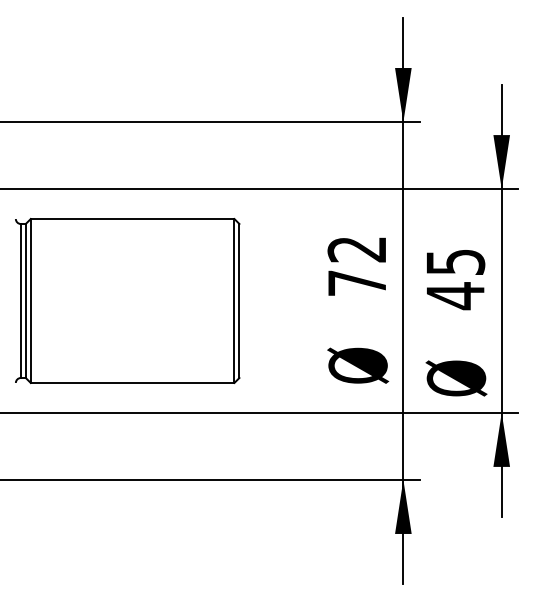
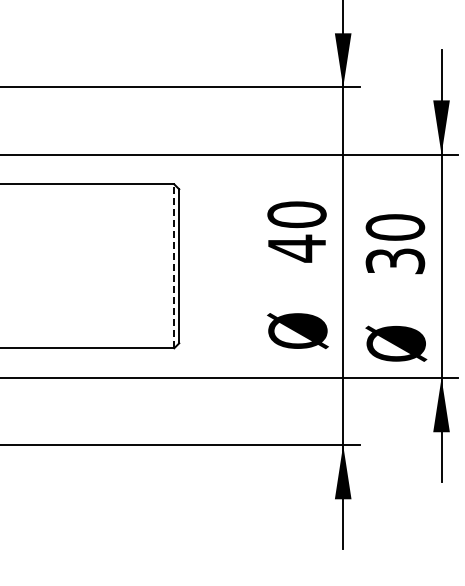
text: (356, 266) -> (296, 231), 72 -> 40
text: (455, 279) -> (395, 244), 45 -> 30
line: (234, 301) -> (174, 266), solid -> dashed

